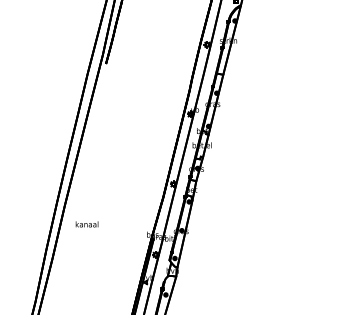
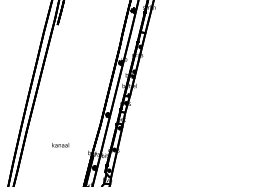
text: (86, 224) -> (60, 145), moved

